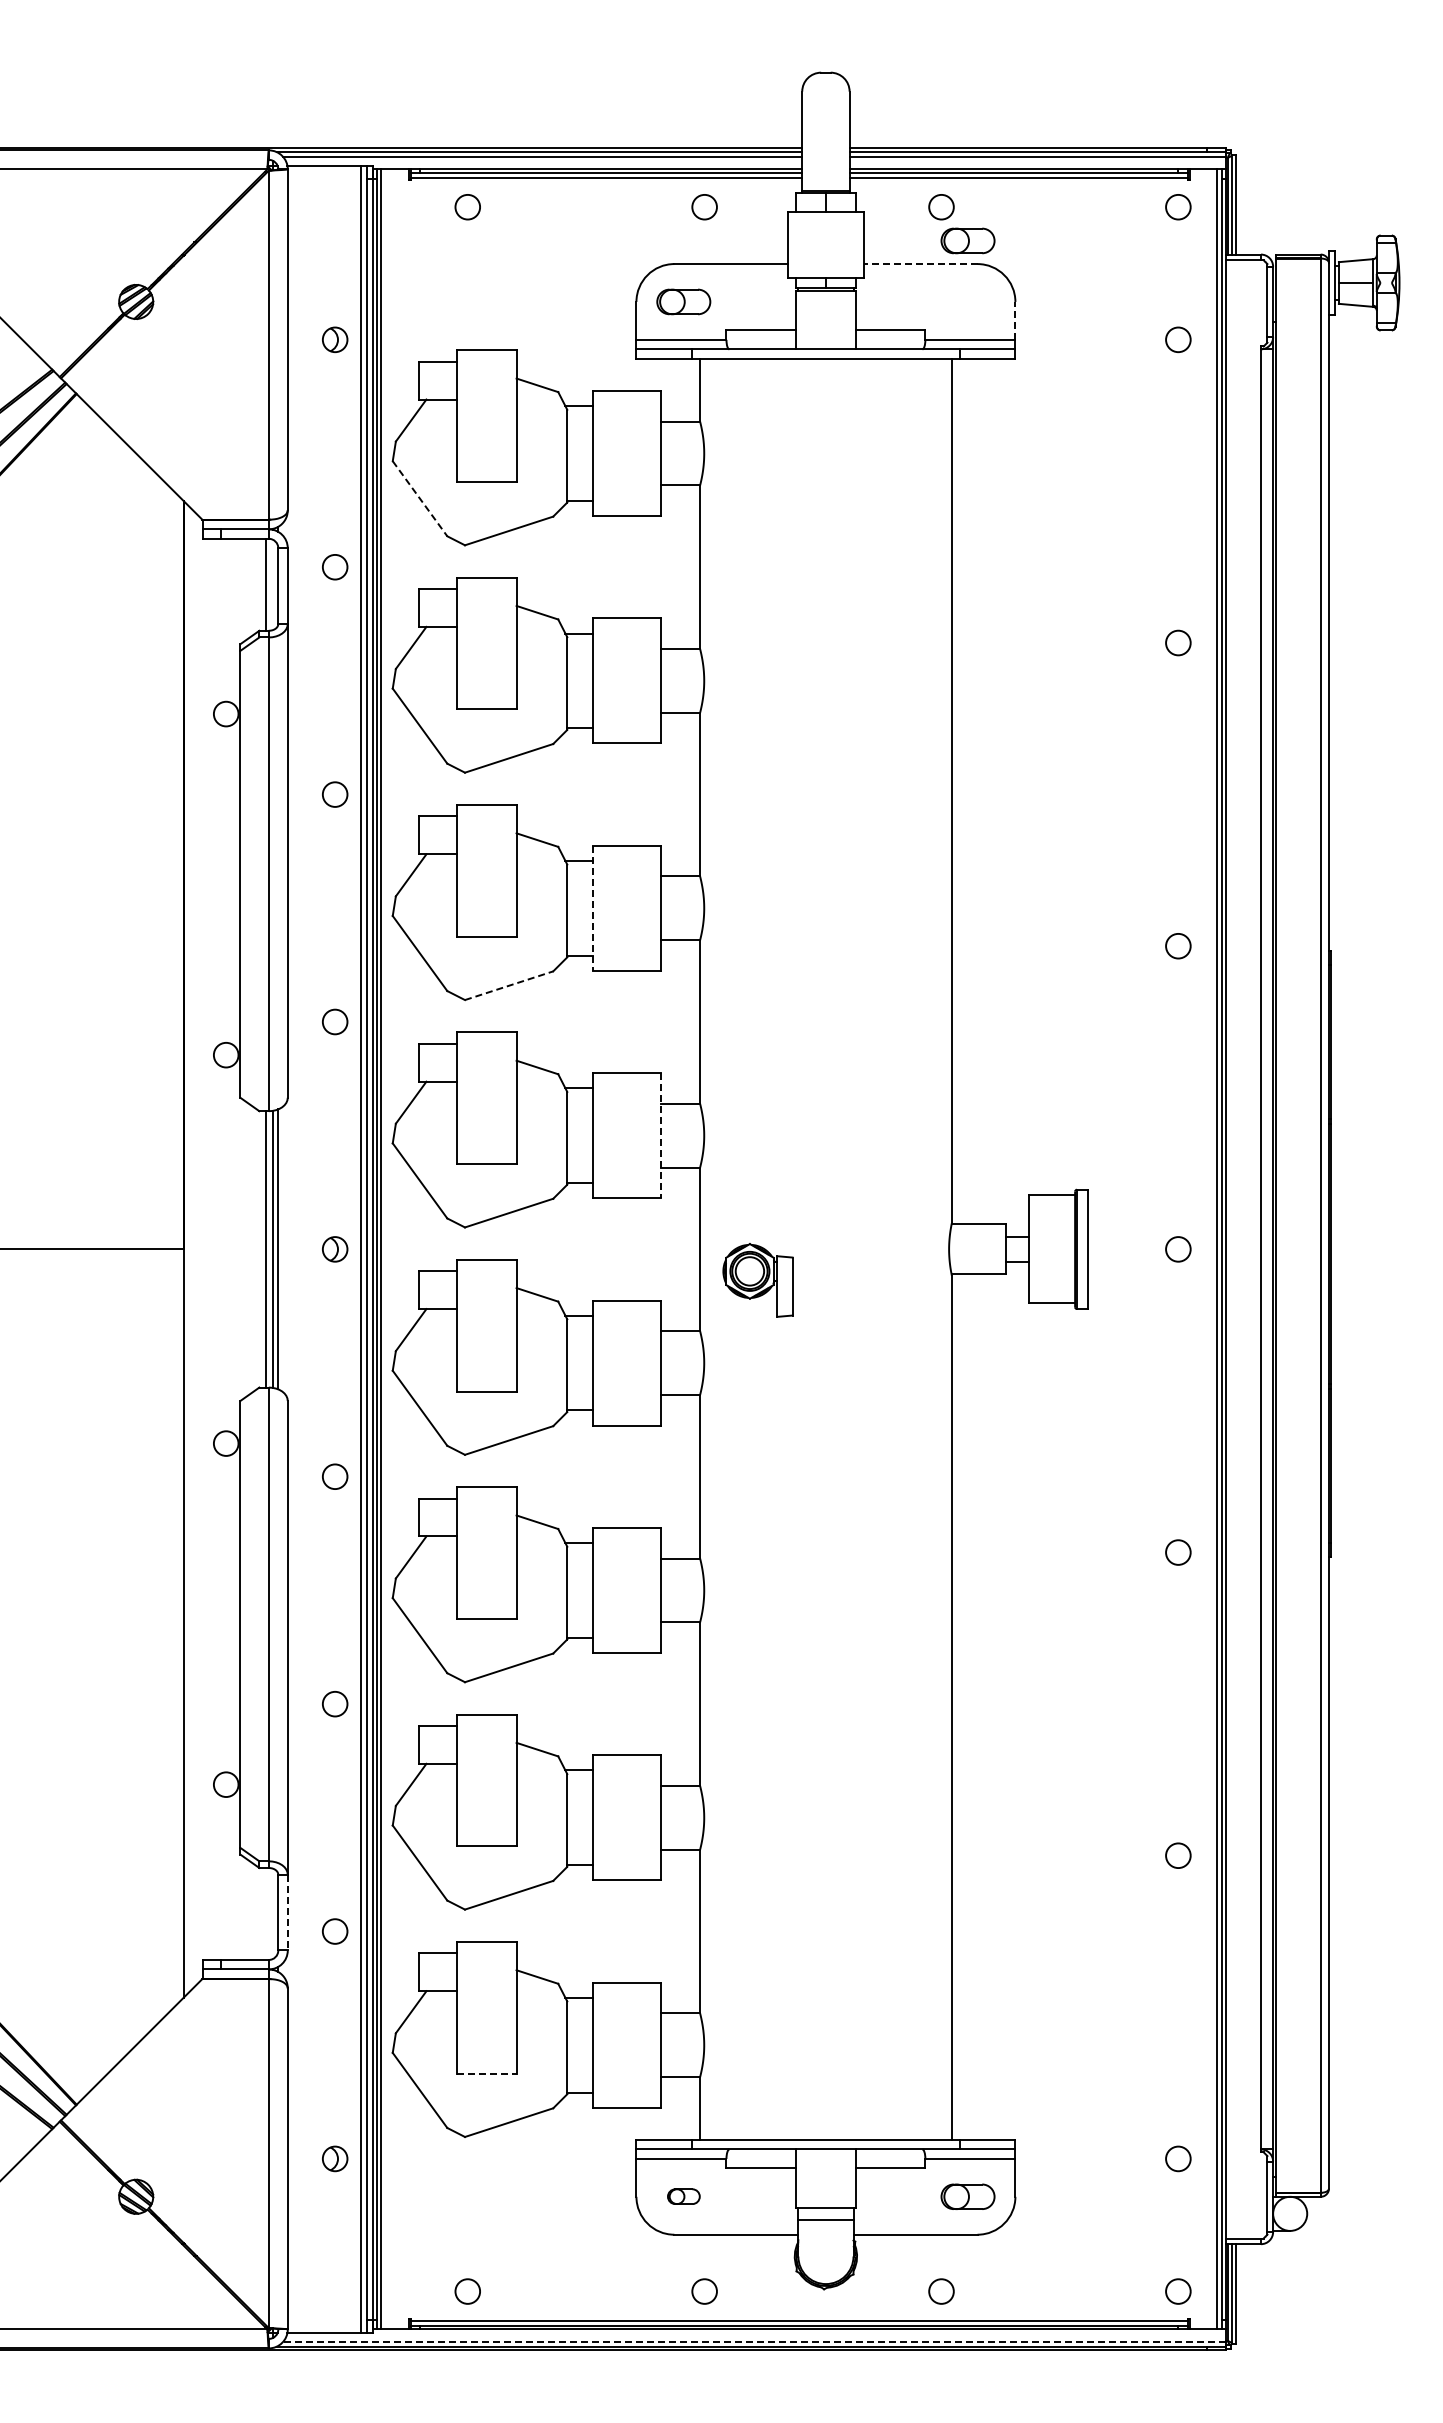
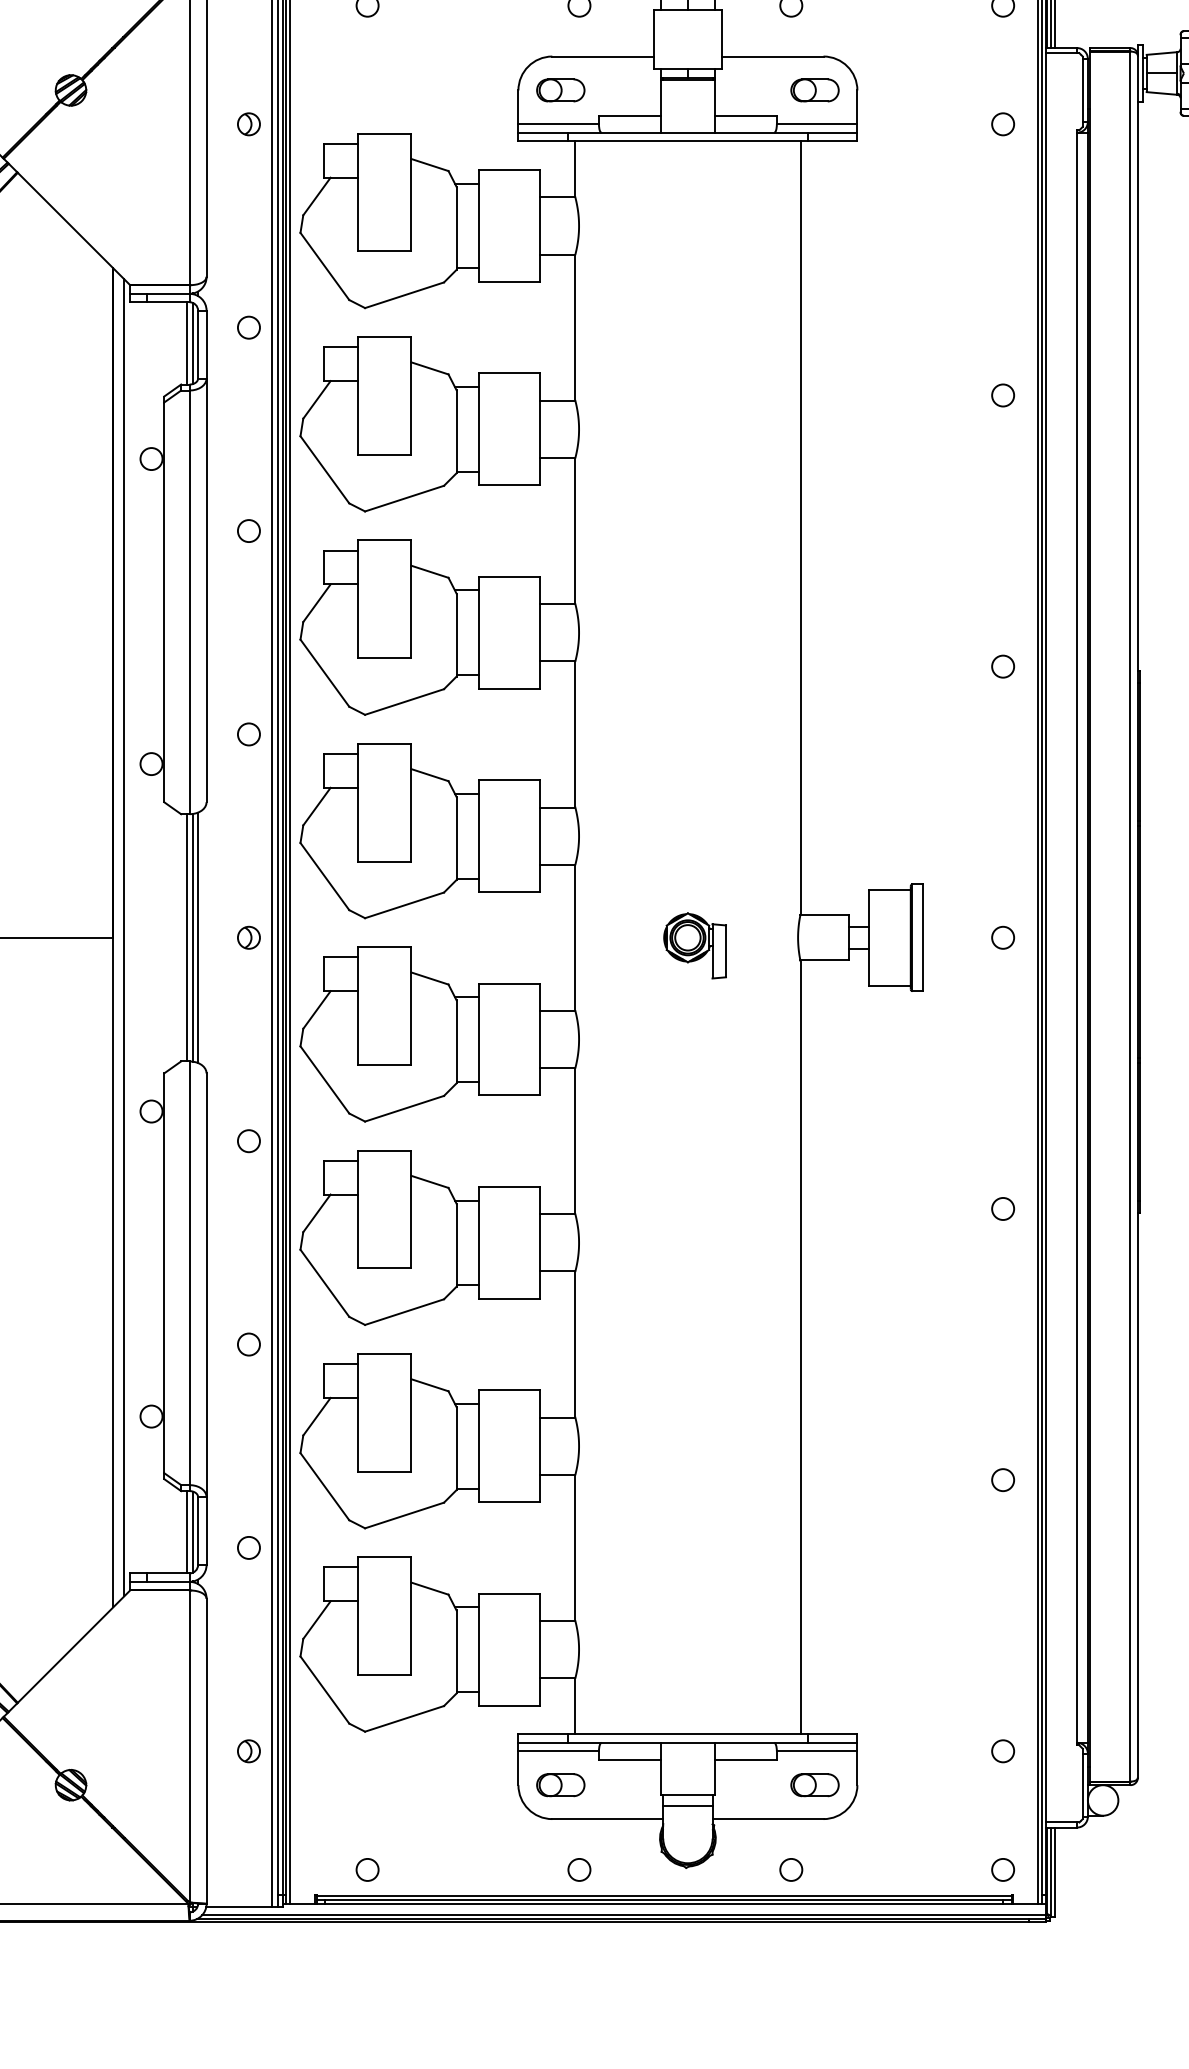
part: (967, 240) -> (814, 90), moved
line: (920, 264) -> (772, 56), dashed -> solid
line: (1015, 320) -> (857, 107), dashed -> solid
line: (420, 499) -> (325, 267), dashed -> solid
line: (272, 584) -> (192, 343), added
line: (592, 908) -> (479, 632), dashed -> solid
line: (509, 985) -> (404, 701), dashed -> solid
line: (661, 1135) -> (540, 835), dashed -> solid
line: (195, 1249) -> (124, 937), added
part: (757, 1280) -> (694, 945), moved
line: (287, 1912) -> (206, 1530), dashed -> solid
line: (266, 1913) -> (187, 1531), added
line: (272, 1913) -> (192, 1531), added
line: (486, 2073) -> (384, 1674), dashed -> solid
part: (683, 2196) -> (560, 1784), size x1.67
line: (753, 2341) -> (623, 1914), dashed -> solid

